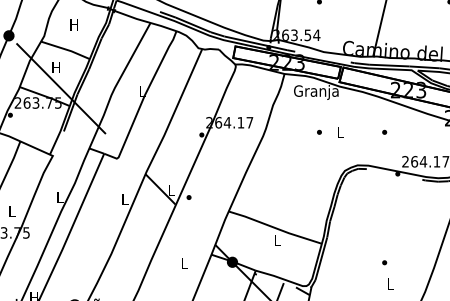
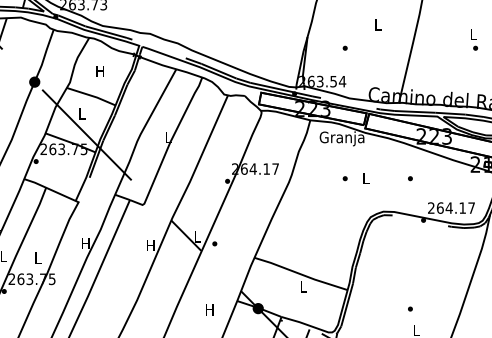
text: (55, 67) -> (81, 113), H -> L
text: (59, 197) -> (85, 243), L -> H
text: (124, 199) -> (150, 245), L -> H
text: (183, 263) -> (209, 309), L -> H

